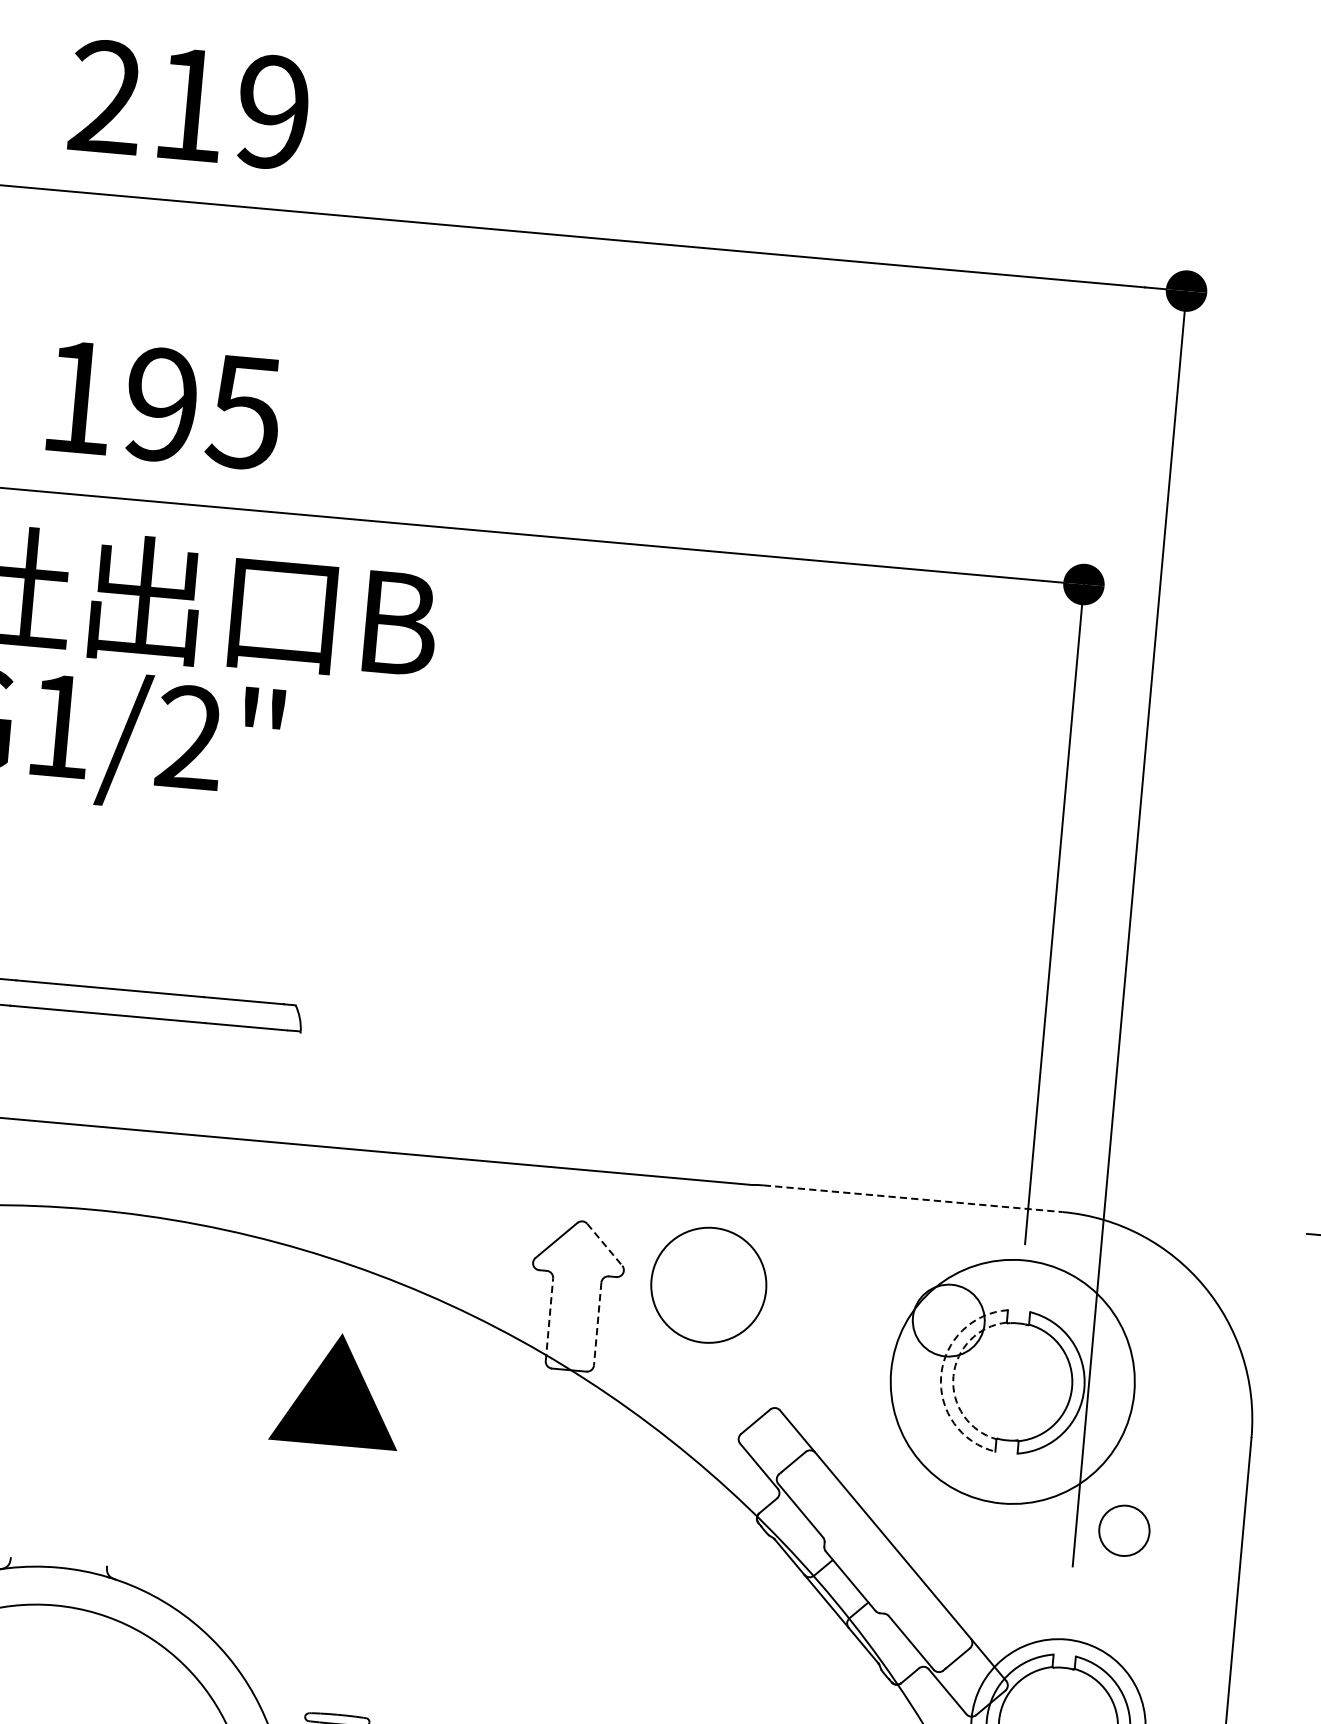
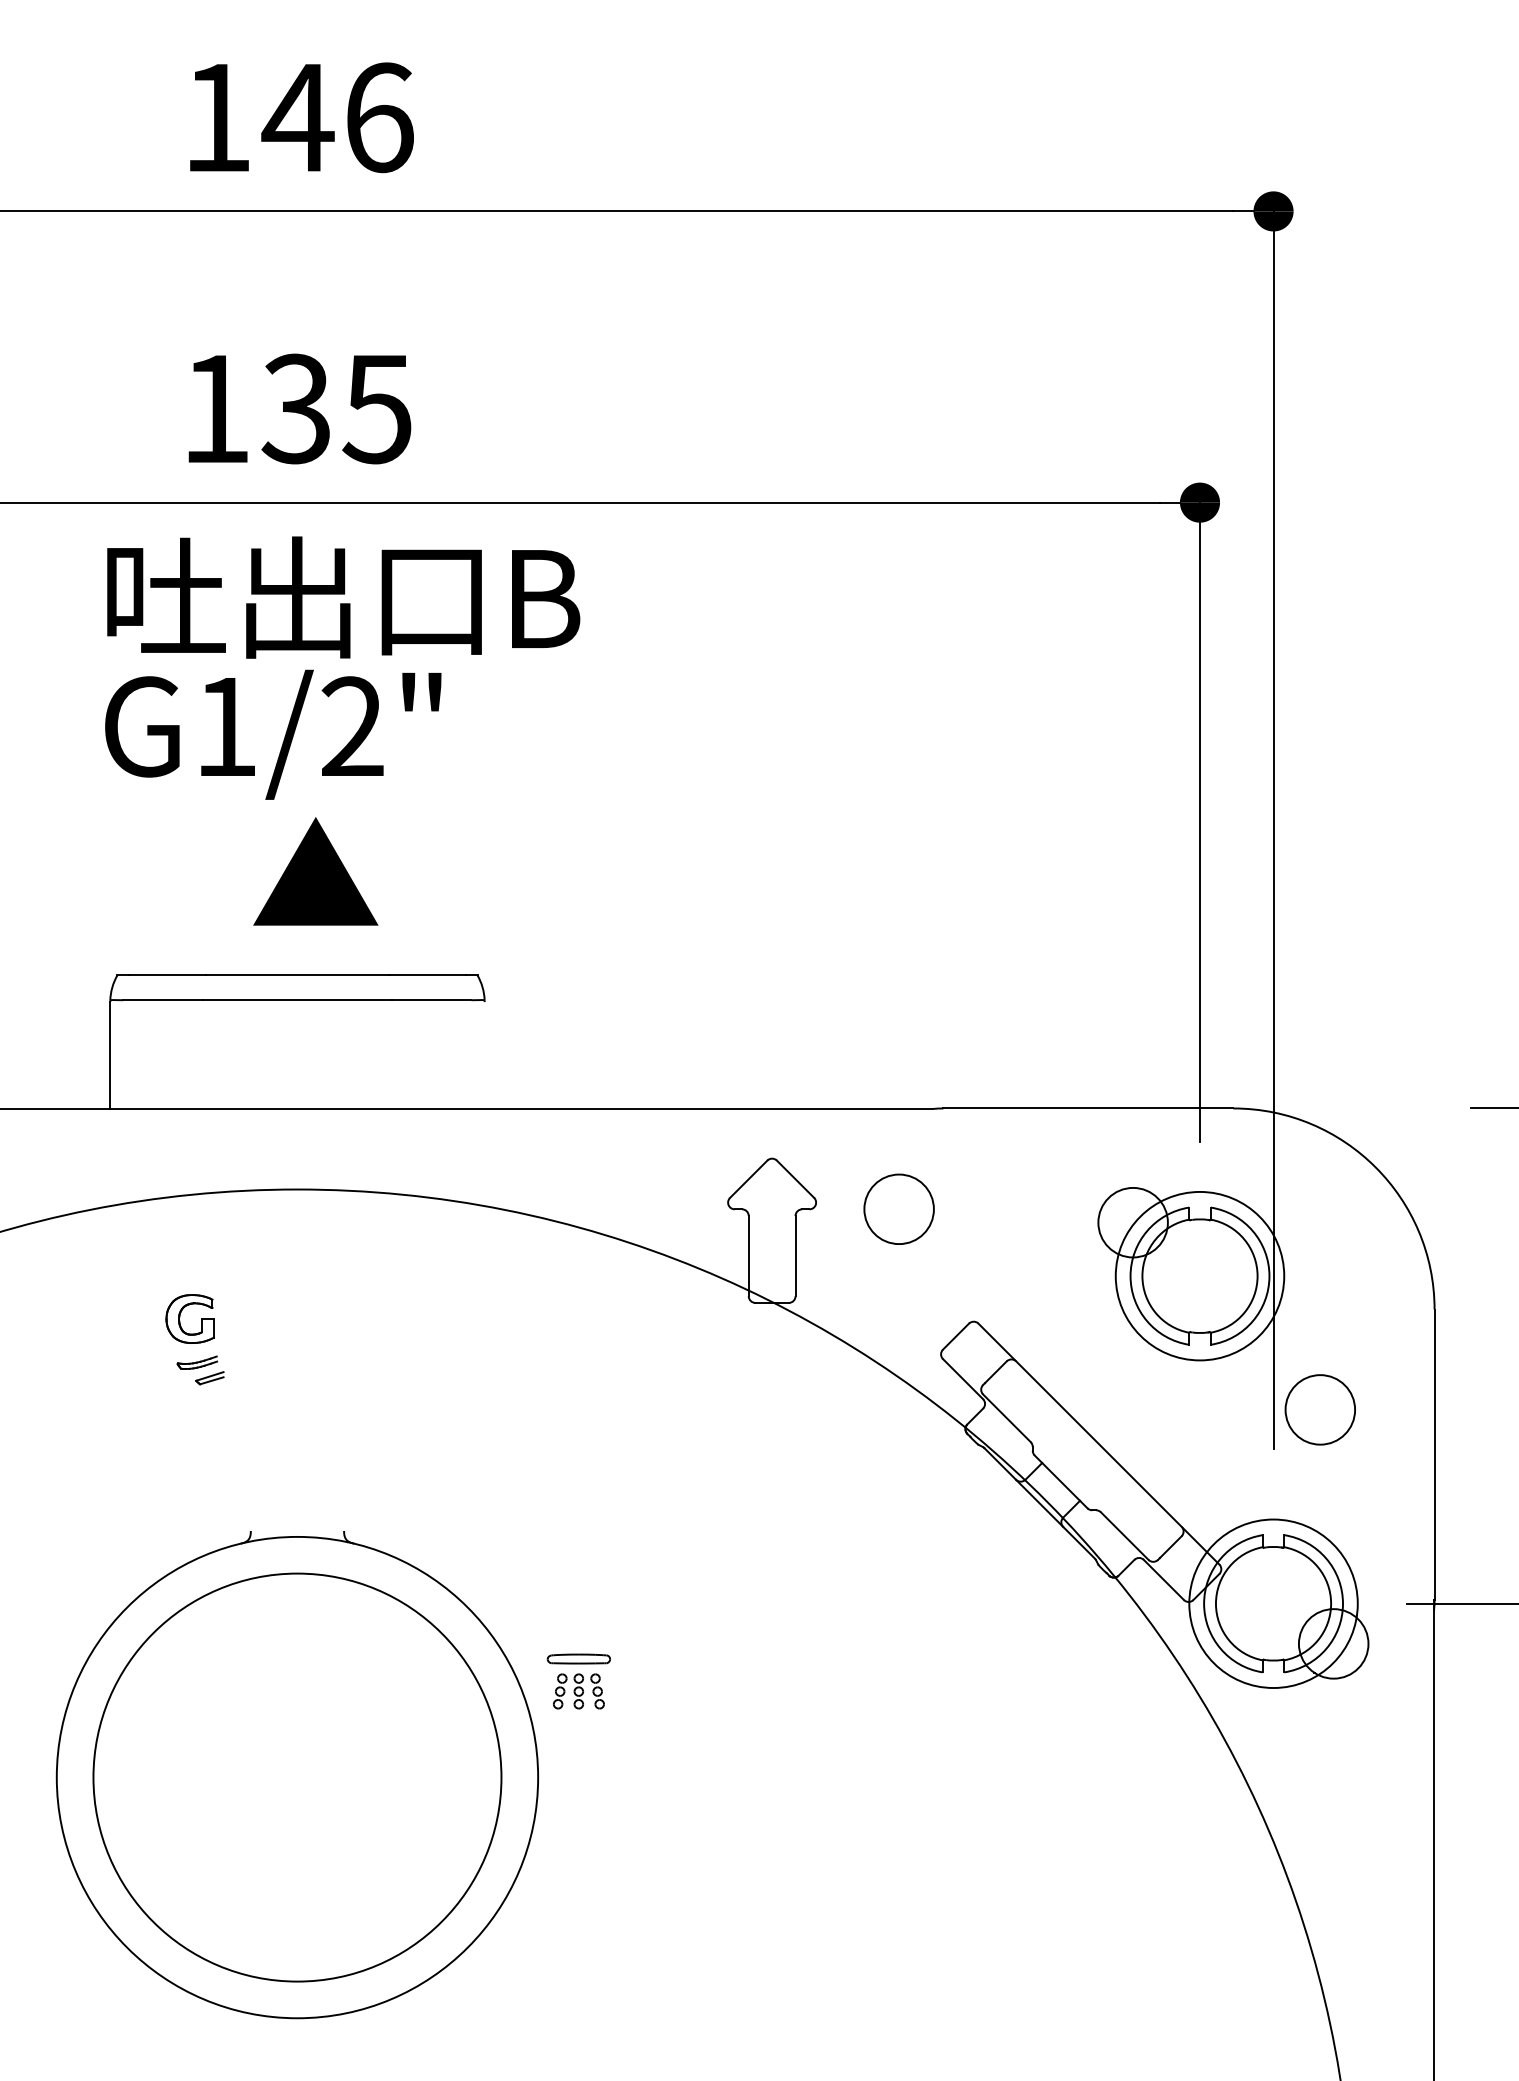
text: (190, 104) -> (298, 117), 219 -> 146
text: (160, 404) -> (295, 408), 195 -> 135
line: (913, 1198) -> (1088, 1108), dashed -> solid
line: (604, 1245) -> (795, 1179), dashed -> solid
circle: (708, 1285) -> (898, 1209), size x0.62
line: (549, 1319) -> (748, 1255), dashed -> solid
line: (597, 1324) -> (795, 1256), dashed -> solid
arc: (941, 1375) -> (1130, 1276), dashed -> solid
arc: (953, 1376) -> (1142, 1276), dashed -> solid
circle: (1012, 1381) -> (1199, 1275), size x0.71
text: (337, 1389) -> (315, 871), moved
circle: (1123, 1530) -> (1319, 1409), size x1.43

